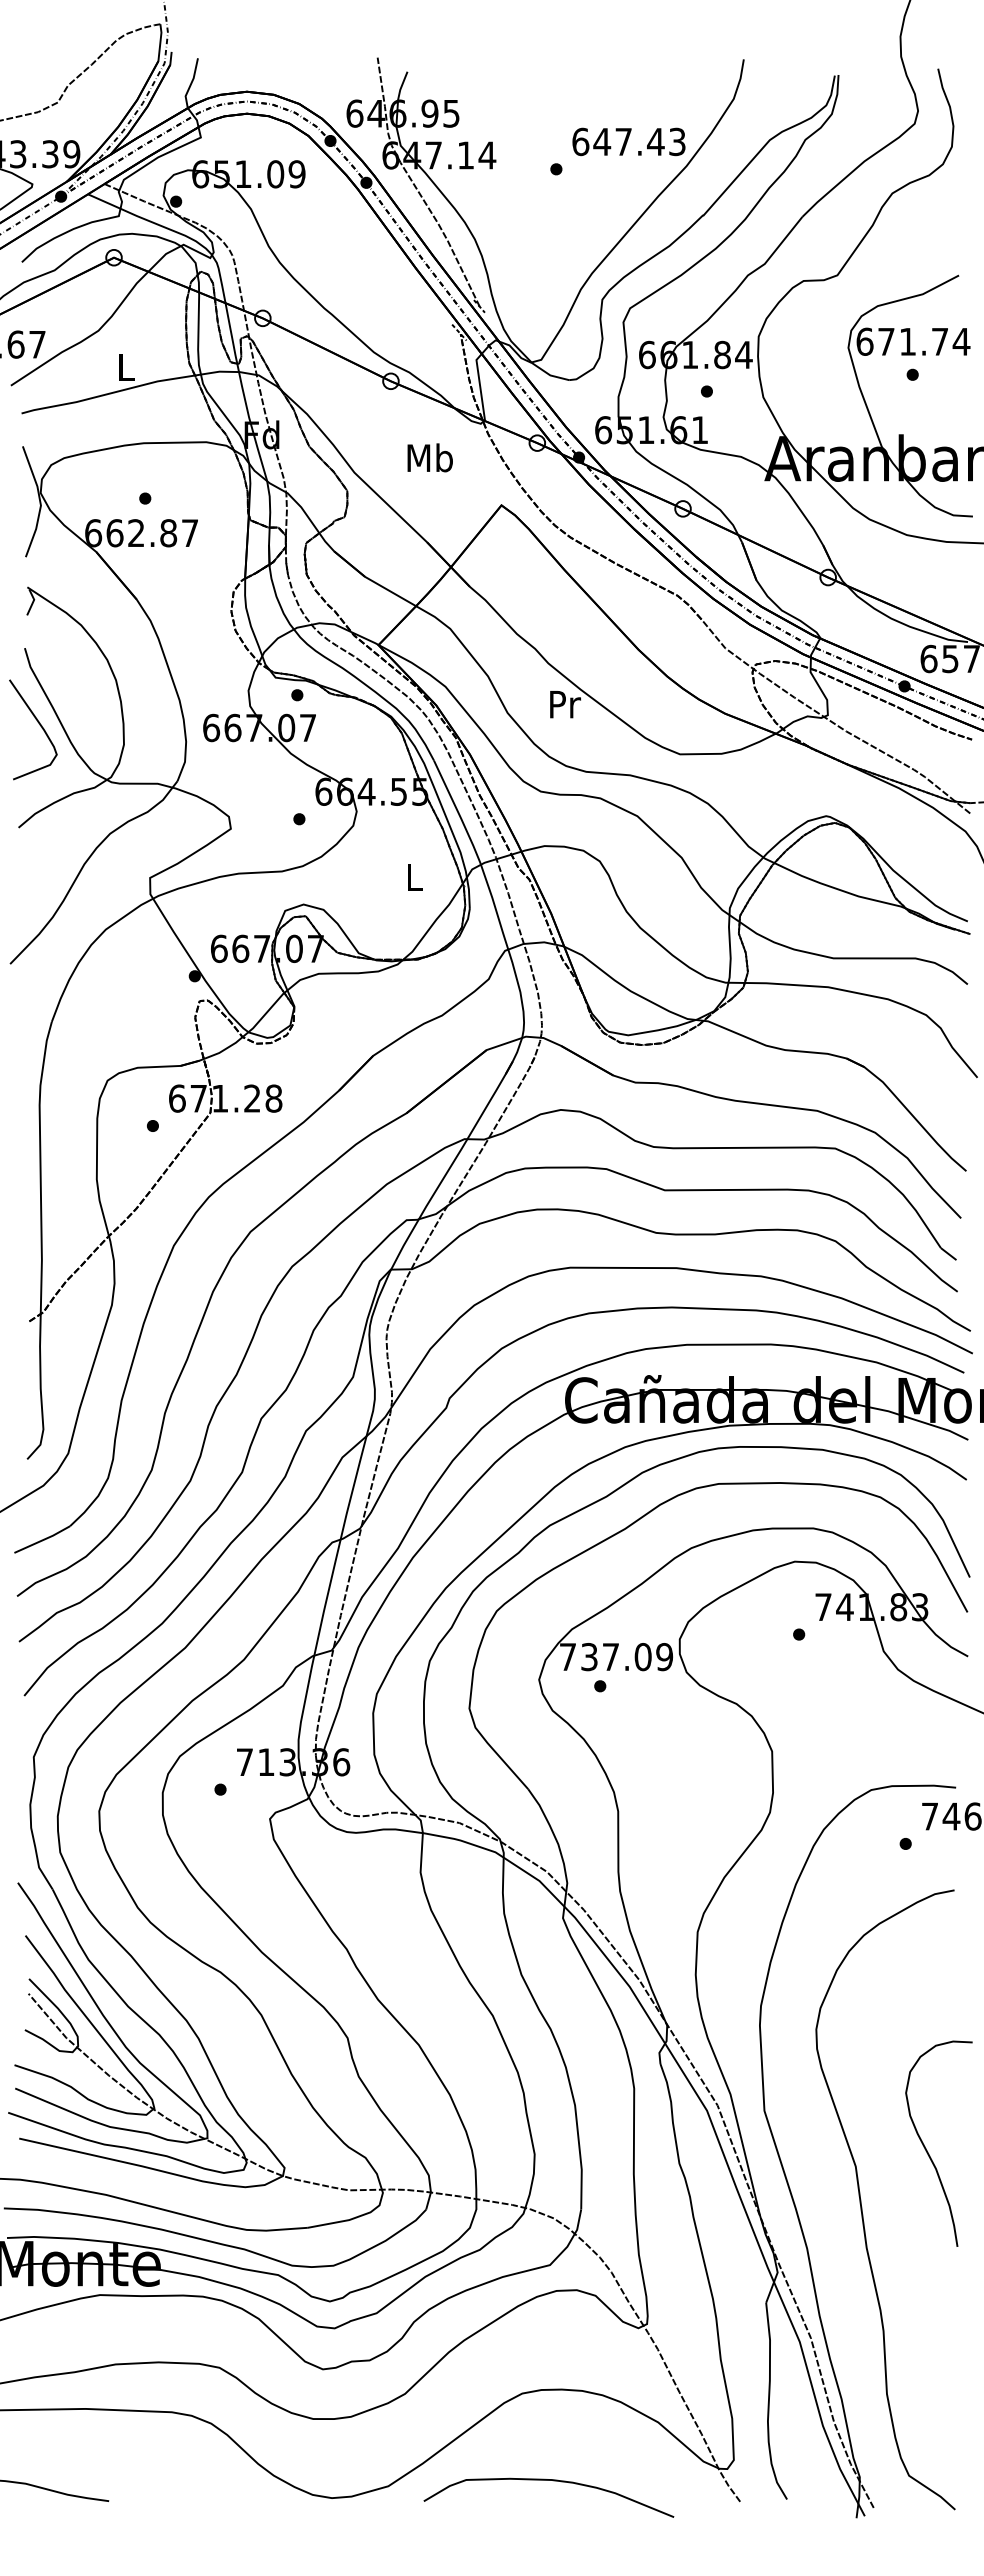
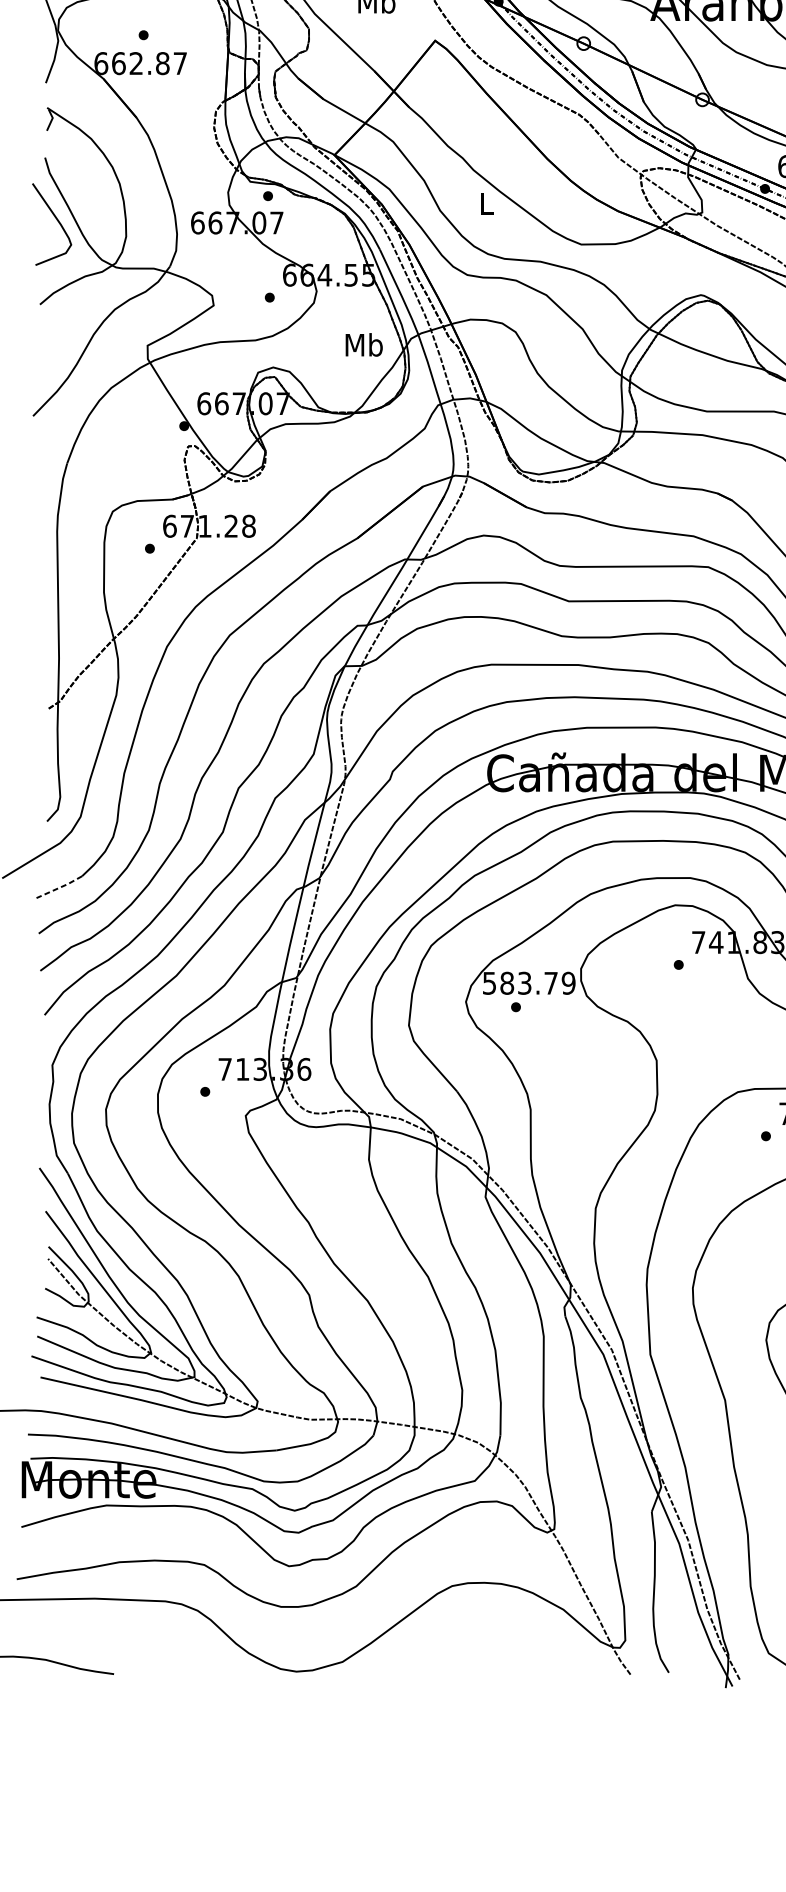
text: (565, 704) -> (487, 203), Pr -> L
text: (414, 876) -> (363, 344), L -> Mb
line: (43, 1540) -> (60, 887), solid -> dashed
text: (605, 1657) -> (520, 983), 737.09 -> 583.79
curve: (553, 2481) -> (477, 1658), removed

